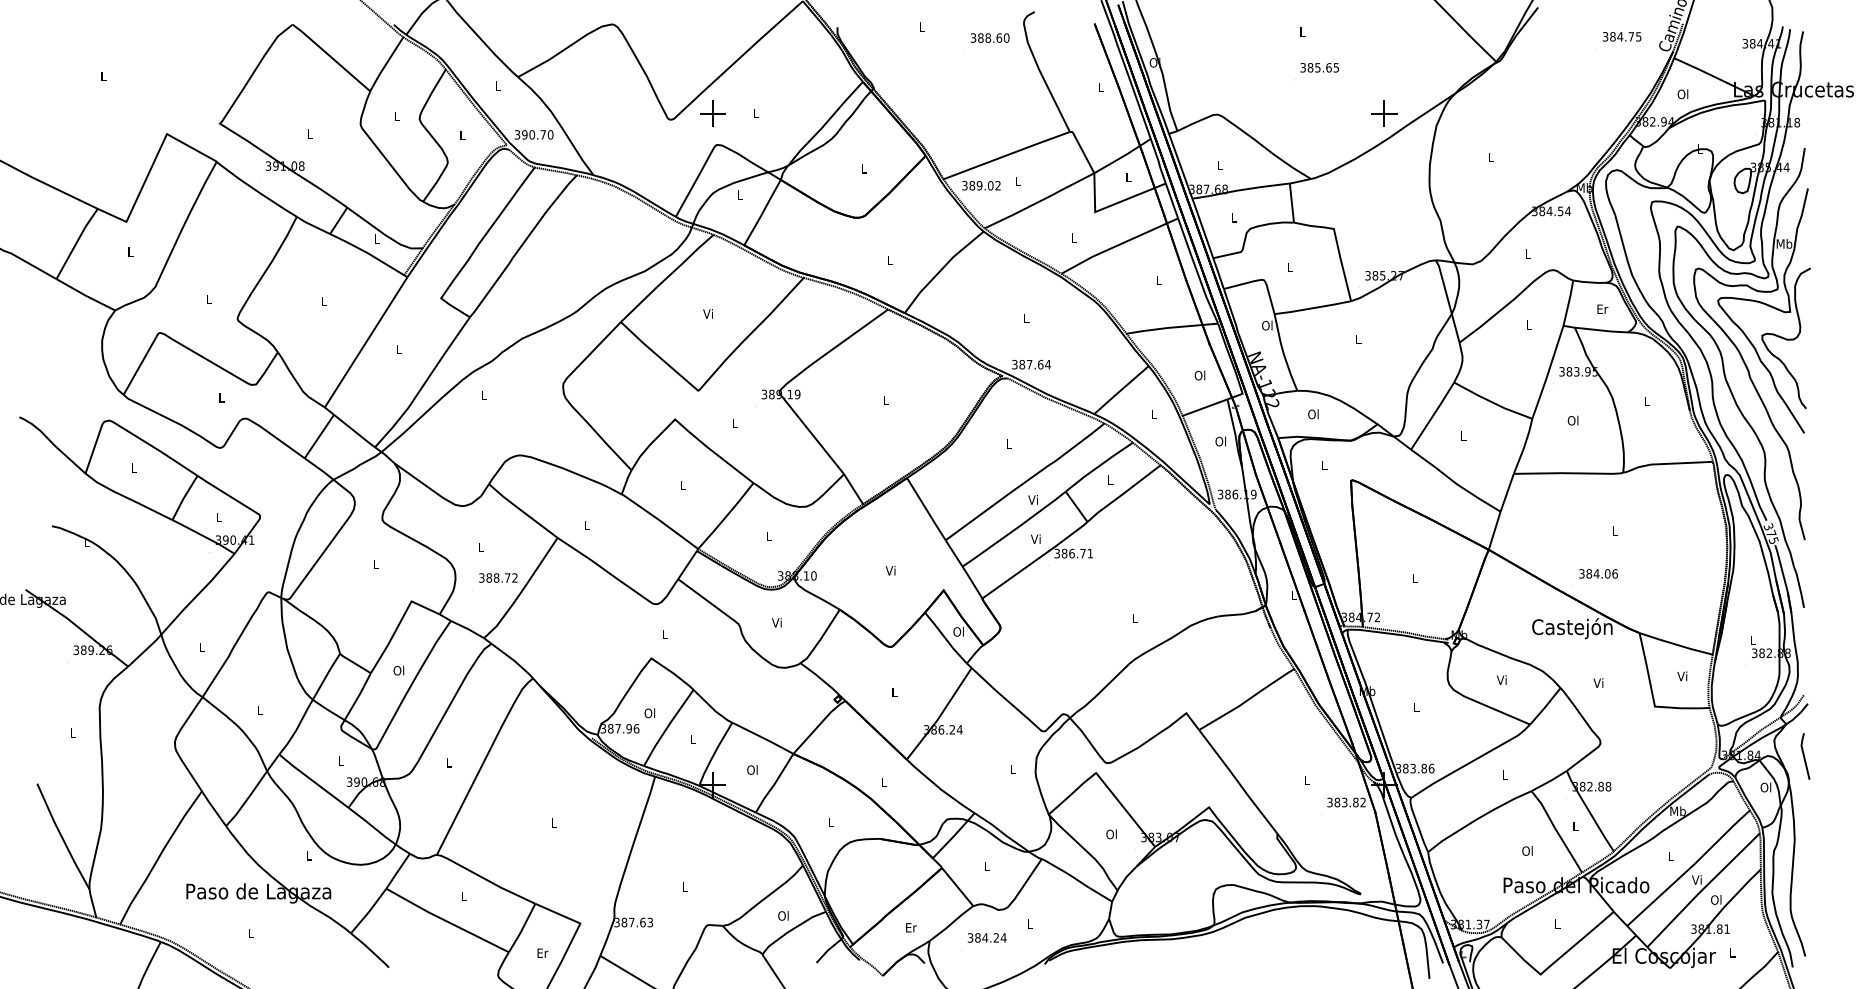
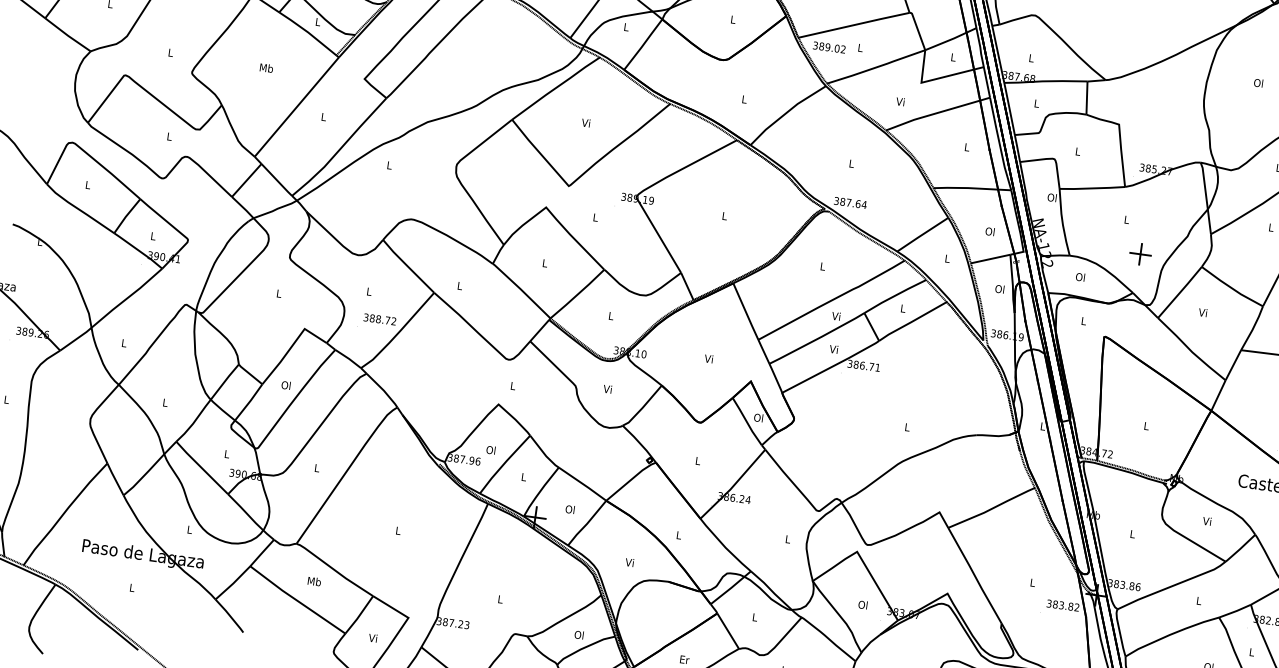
part: (1384, 113) -> (1140, 254), moved
text: (1490, 157) -> (1258, 83), L -> Ol
text: (1073, 237) -> (900, 101), L -> Vi
text: (324, 301) -> (266, 68), L -> Mb
text: (1462, 435) -> (1202, 312), L -> Vi
text: (830, 822) -> (629, 562), L -> Vi
text: (463, 896) -> (313, 581), L -> Mb
text: (642, 922) -> (460, 624), 387.63 -> 387.23
text: (542, 952) -> (373, 637), Er -> Vi

